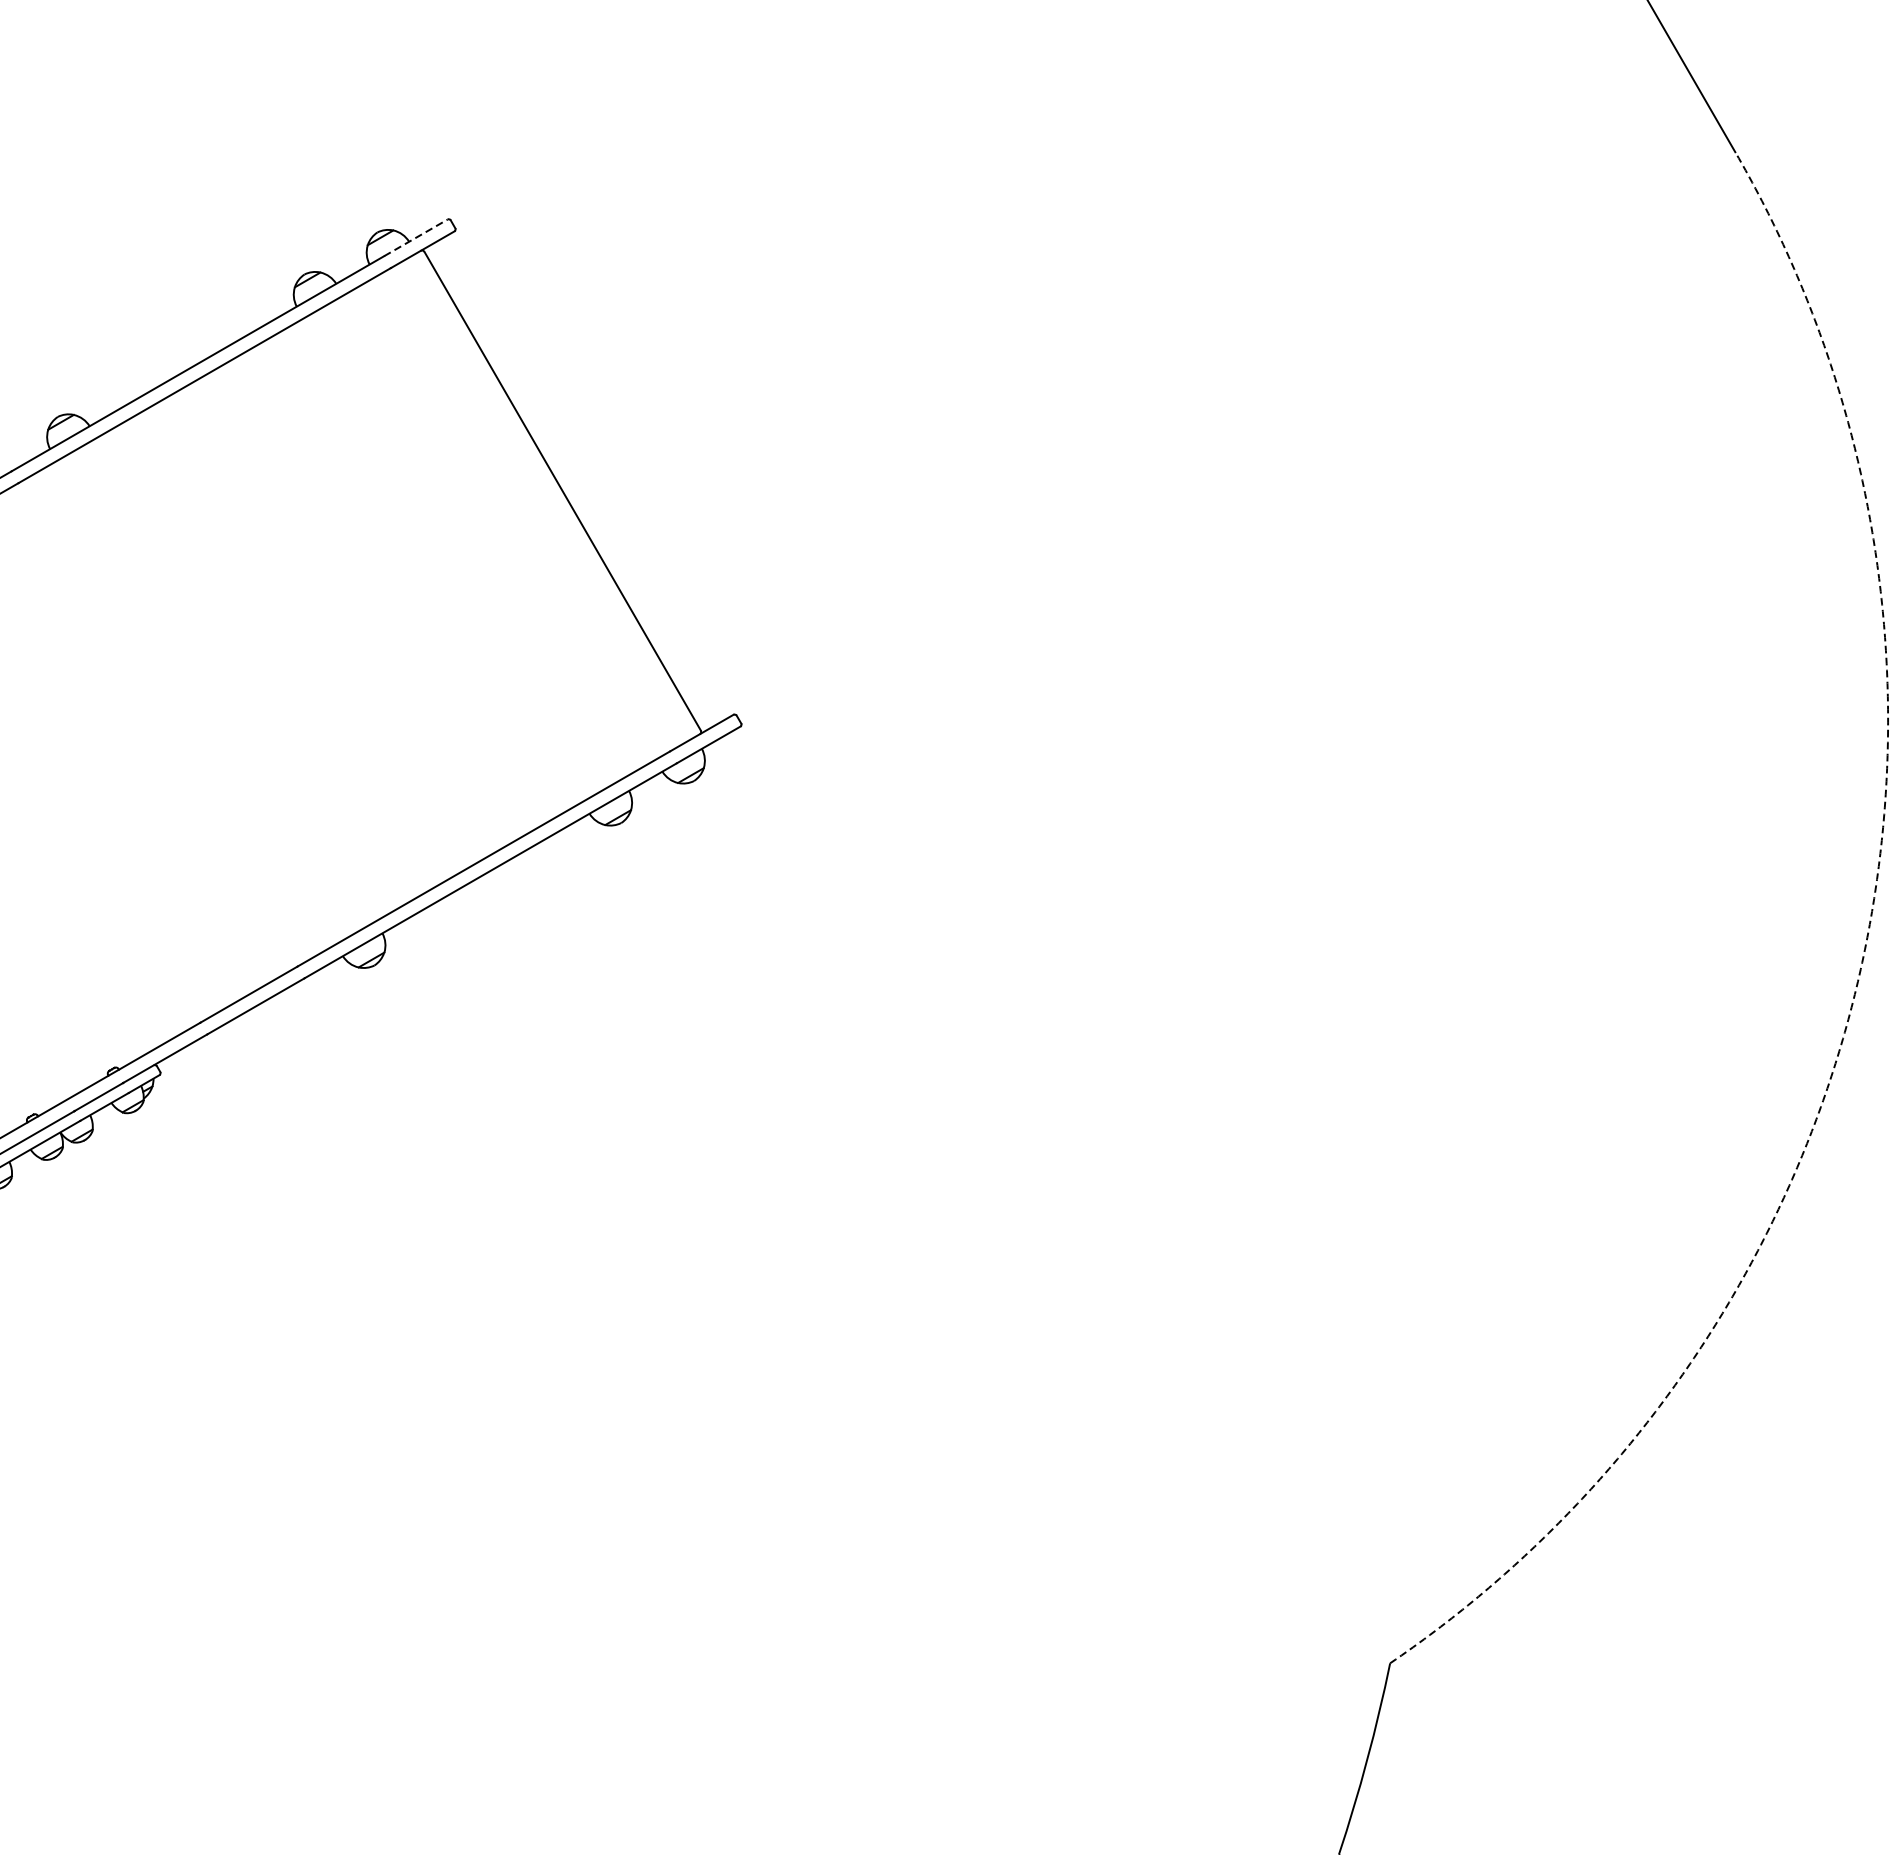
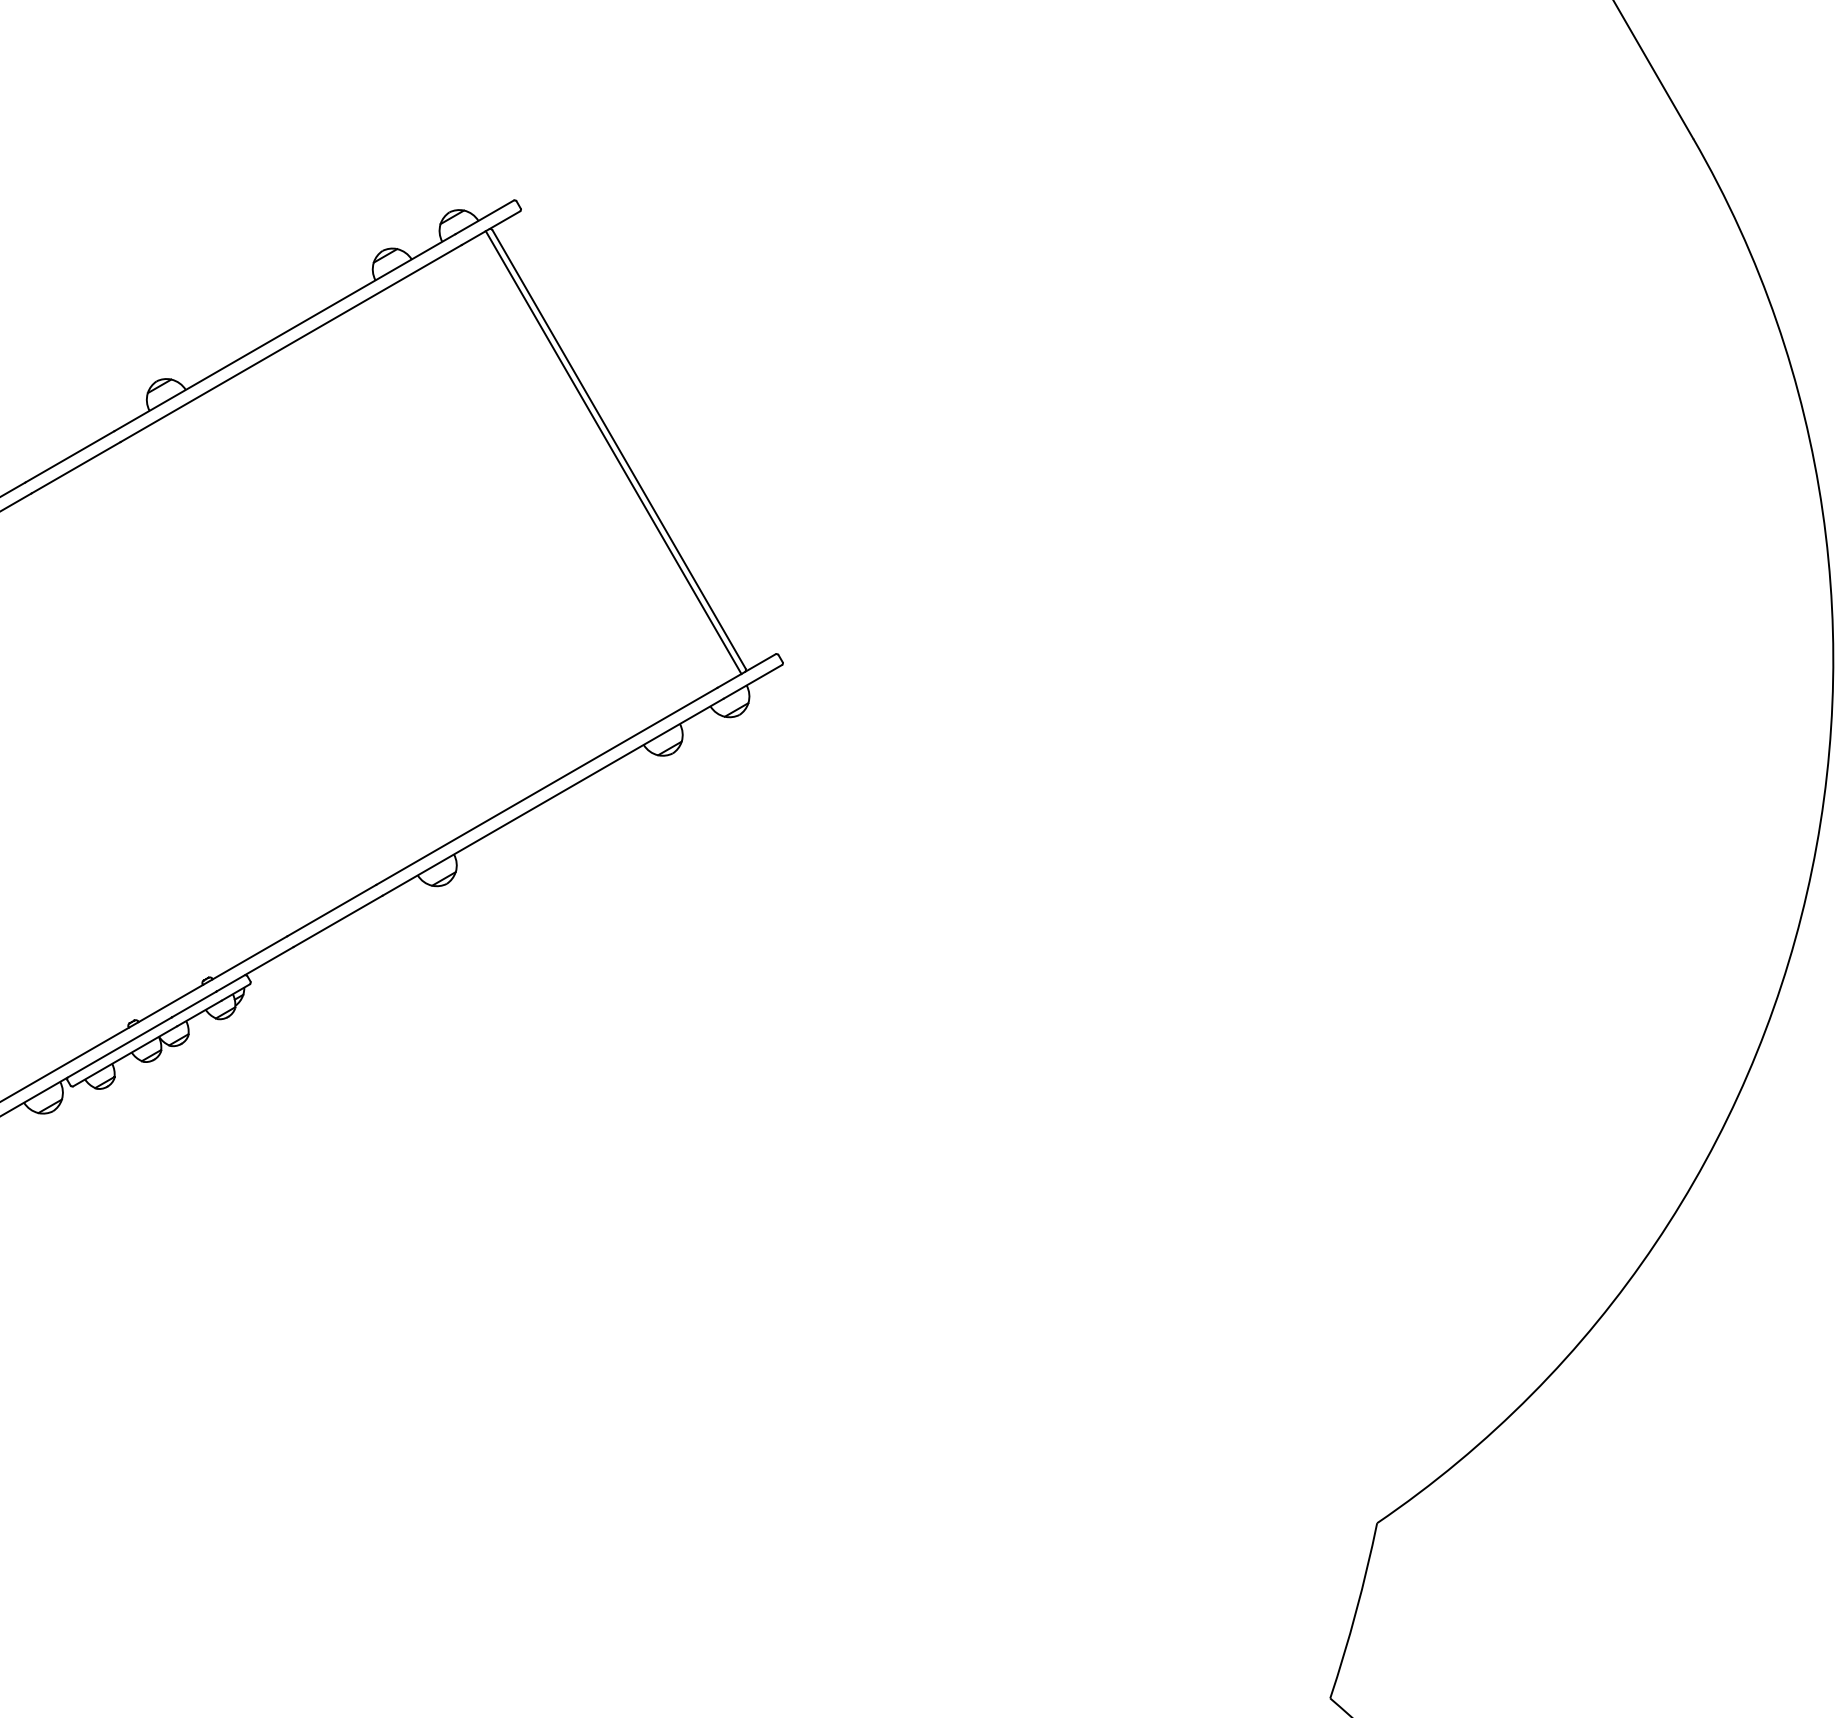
line: (415, 238) -> (484, 217), dashed -> solid
line: (556, 494) -> (613, 452), added
arc: (1859, 975) -> (1807, 893), dashed -> solid

